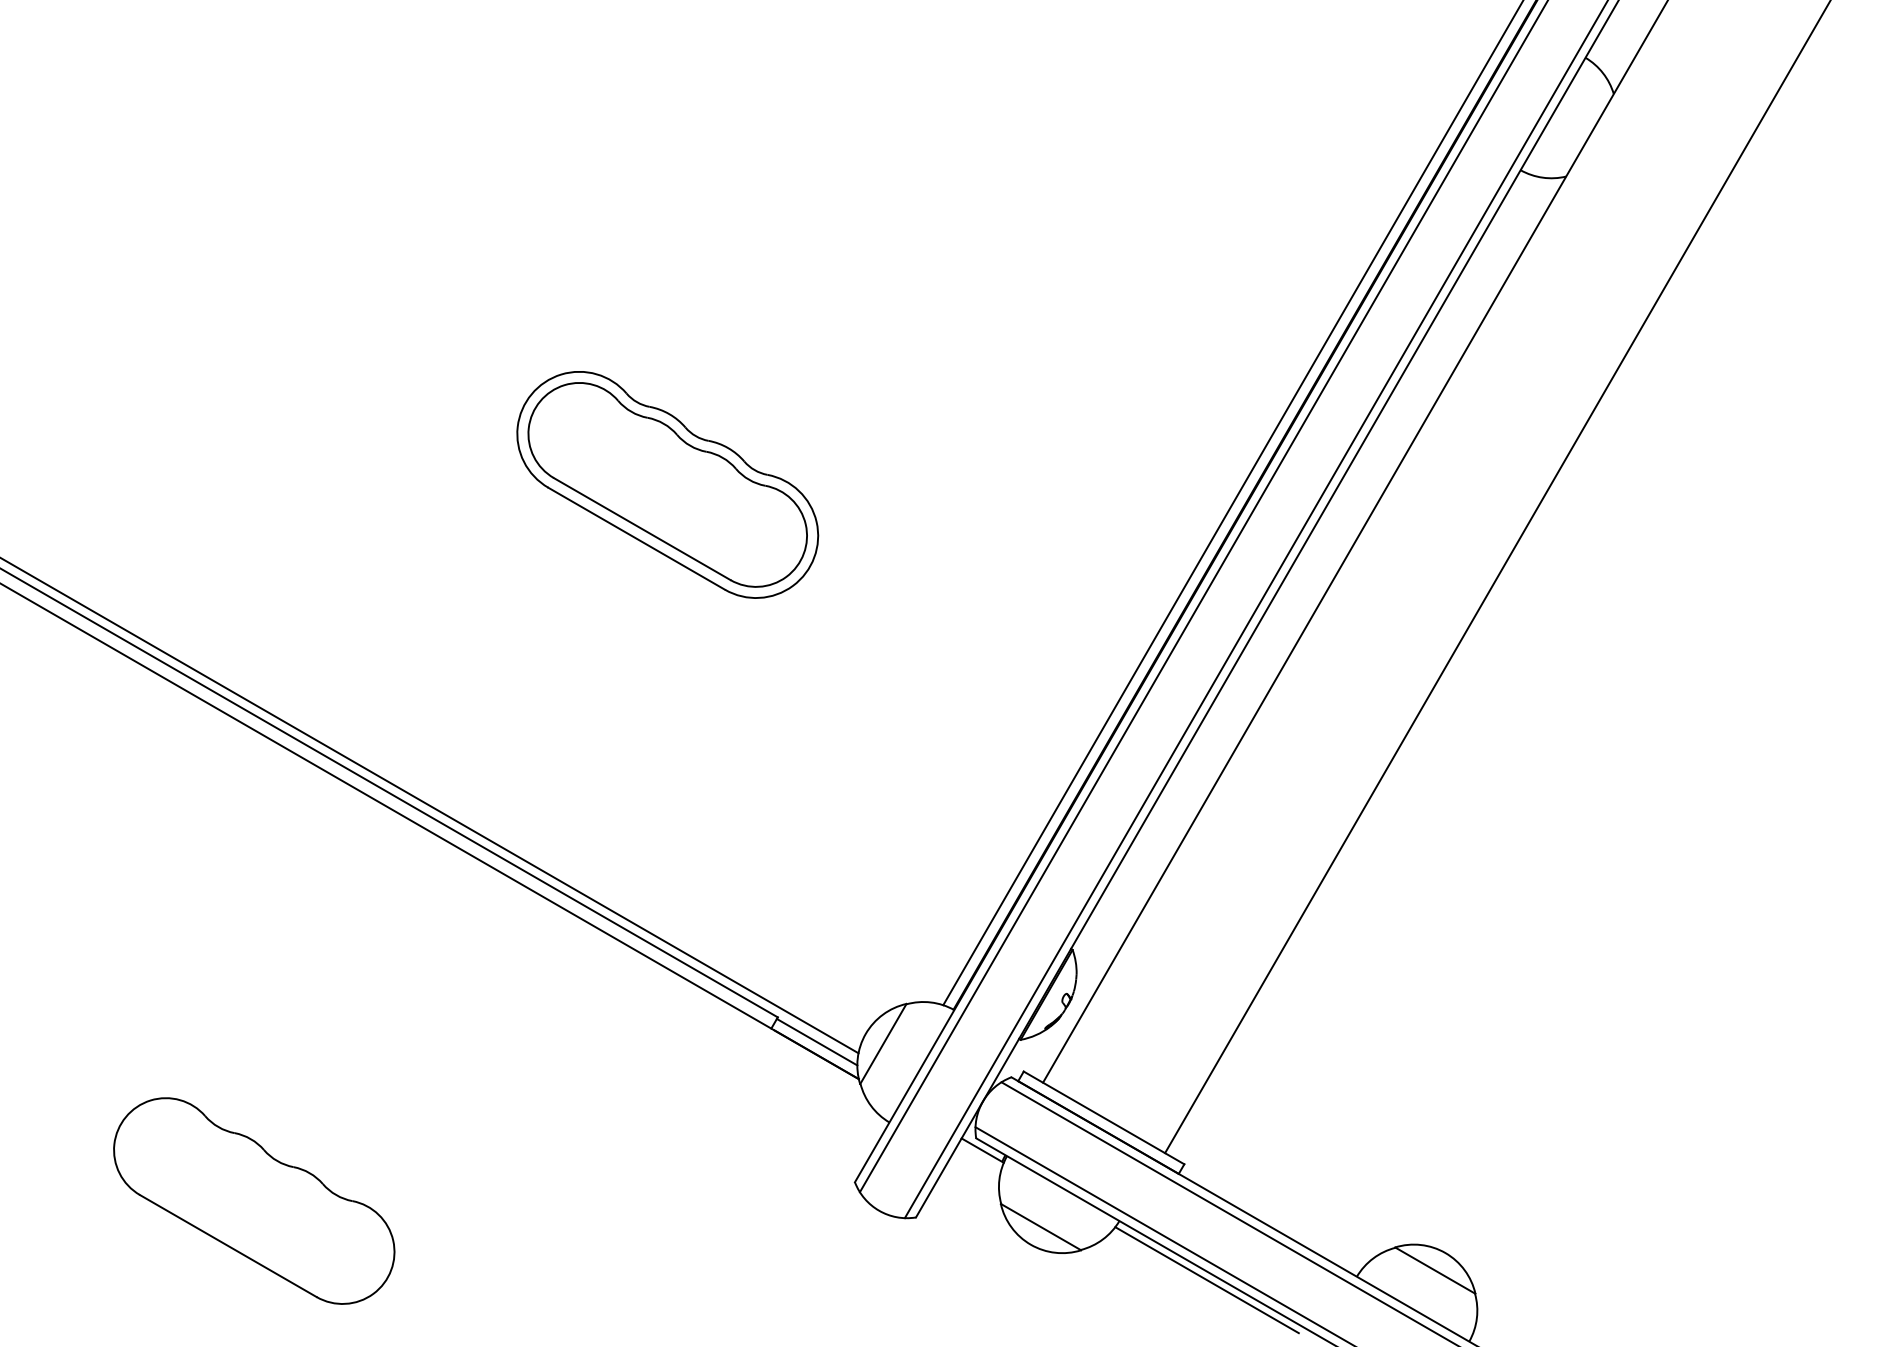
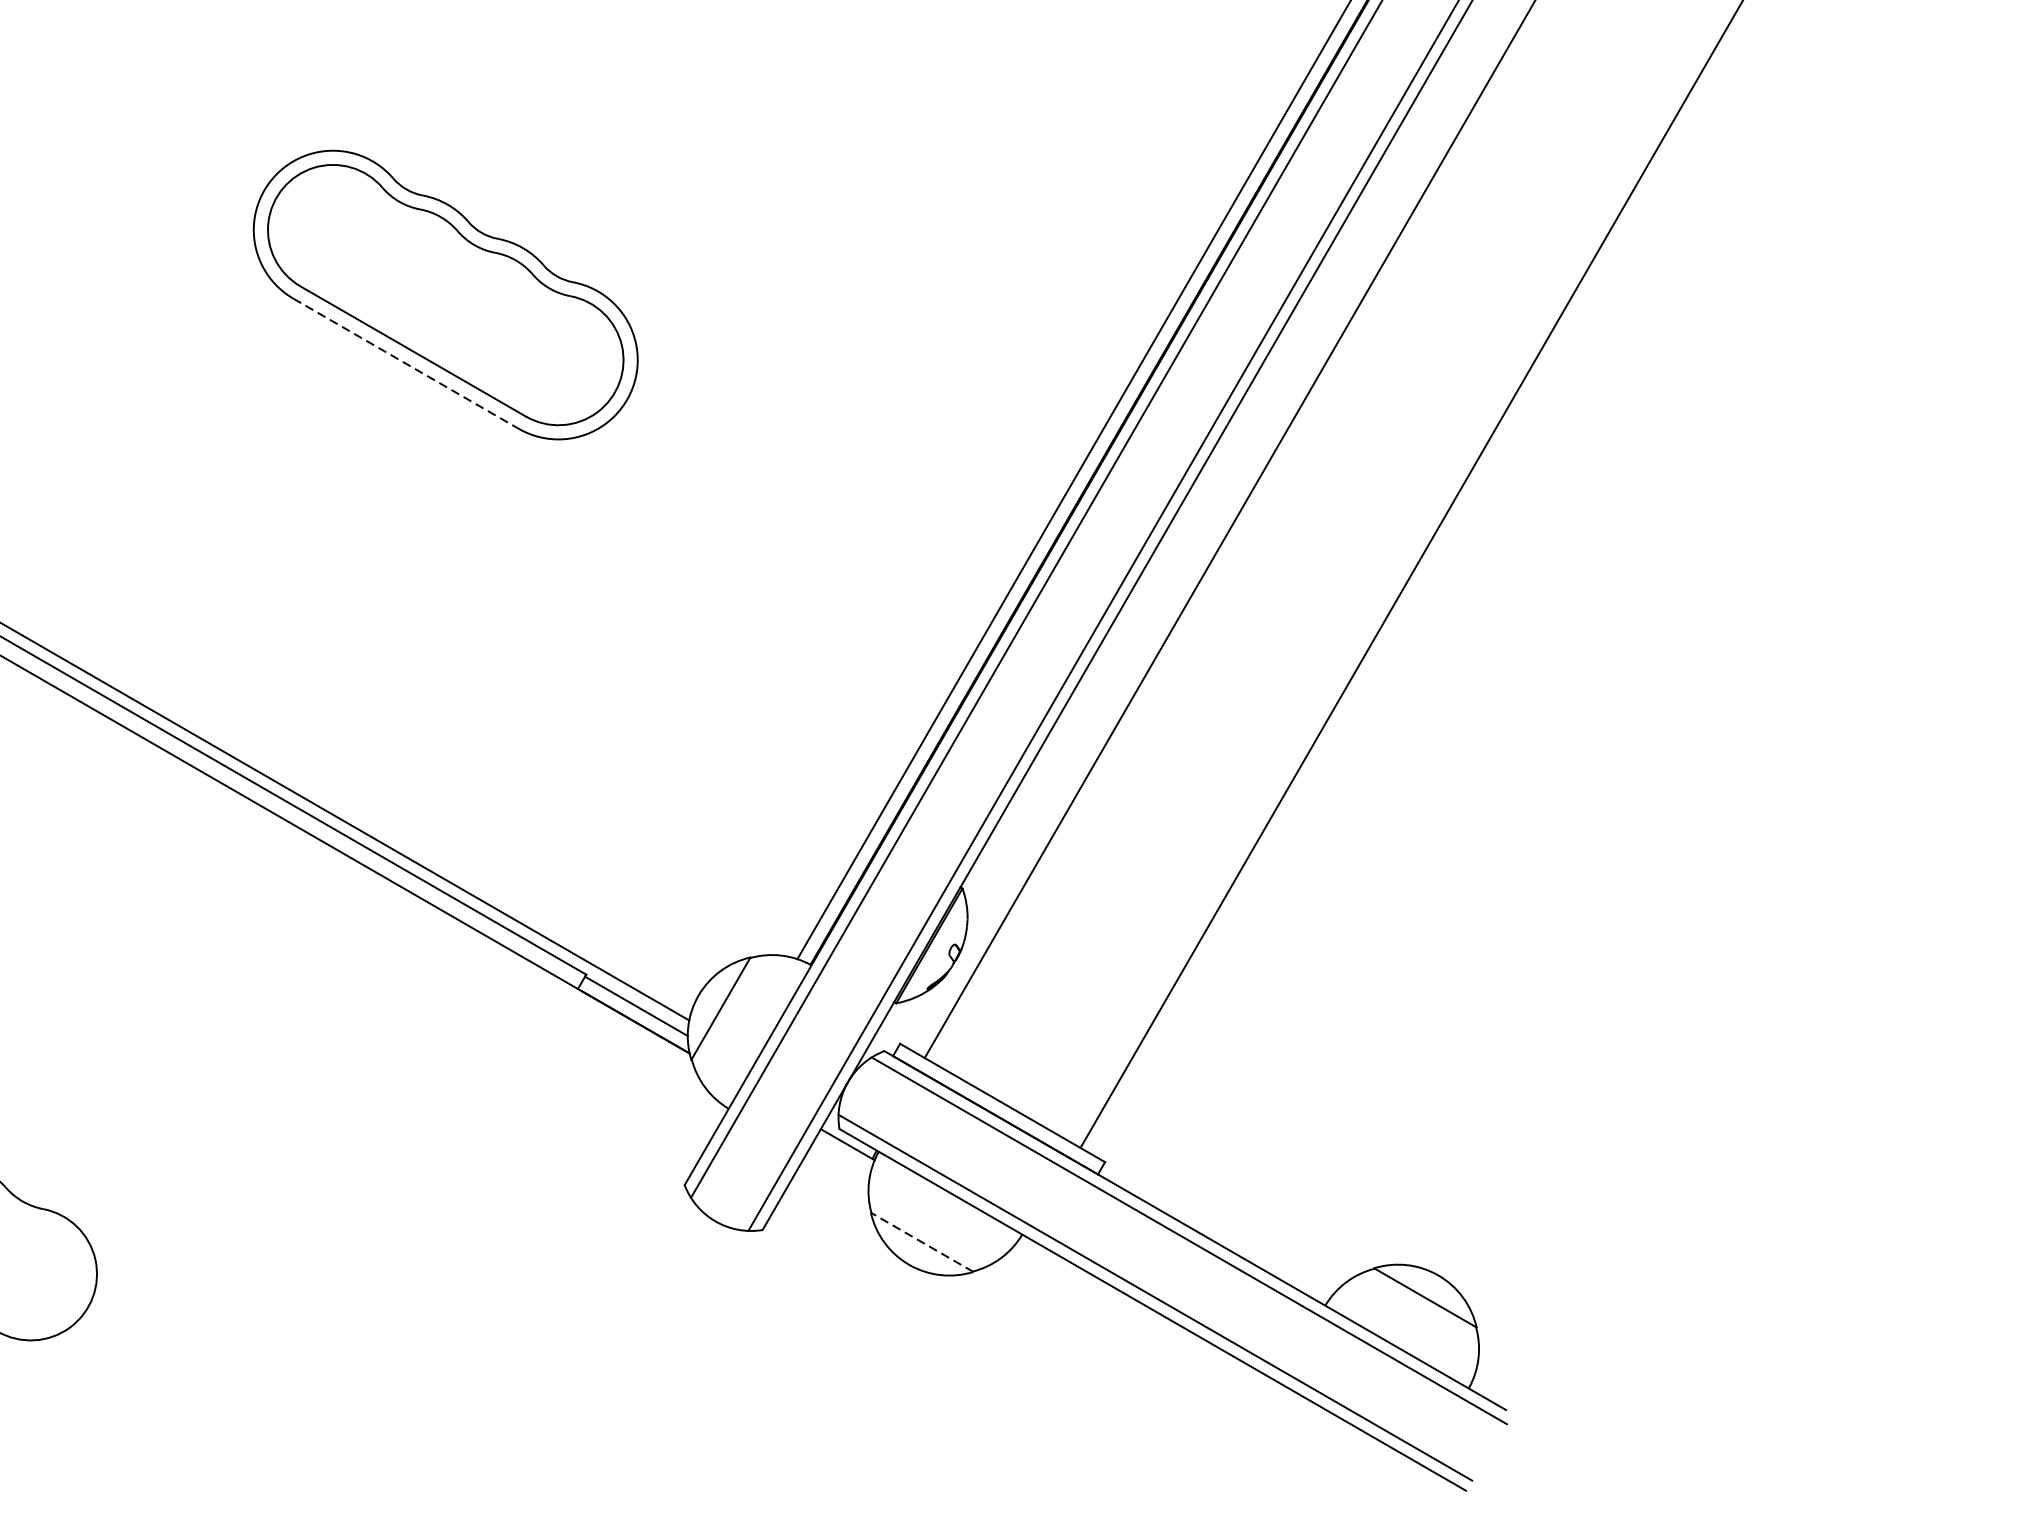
line: (636, 538) -> (405, 363), solid -> dashed
line: (1040, 1226) -> (921, 1241), solid -> dashed
line: (1206, 1280) -> (1133, 1310), removed

